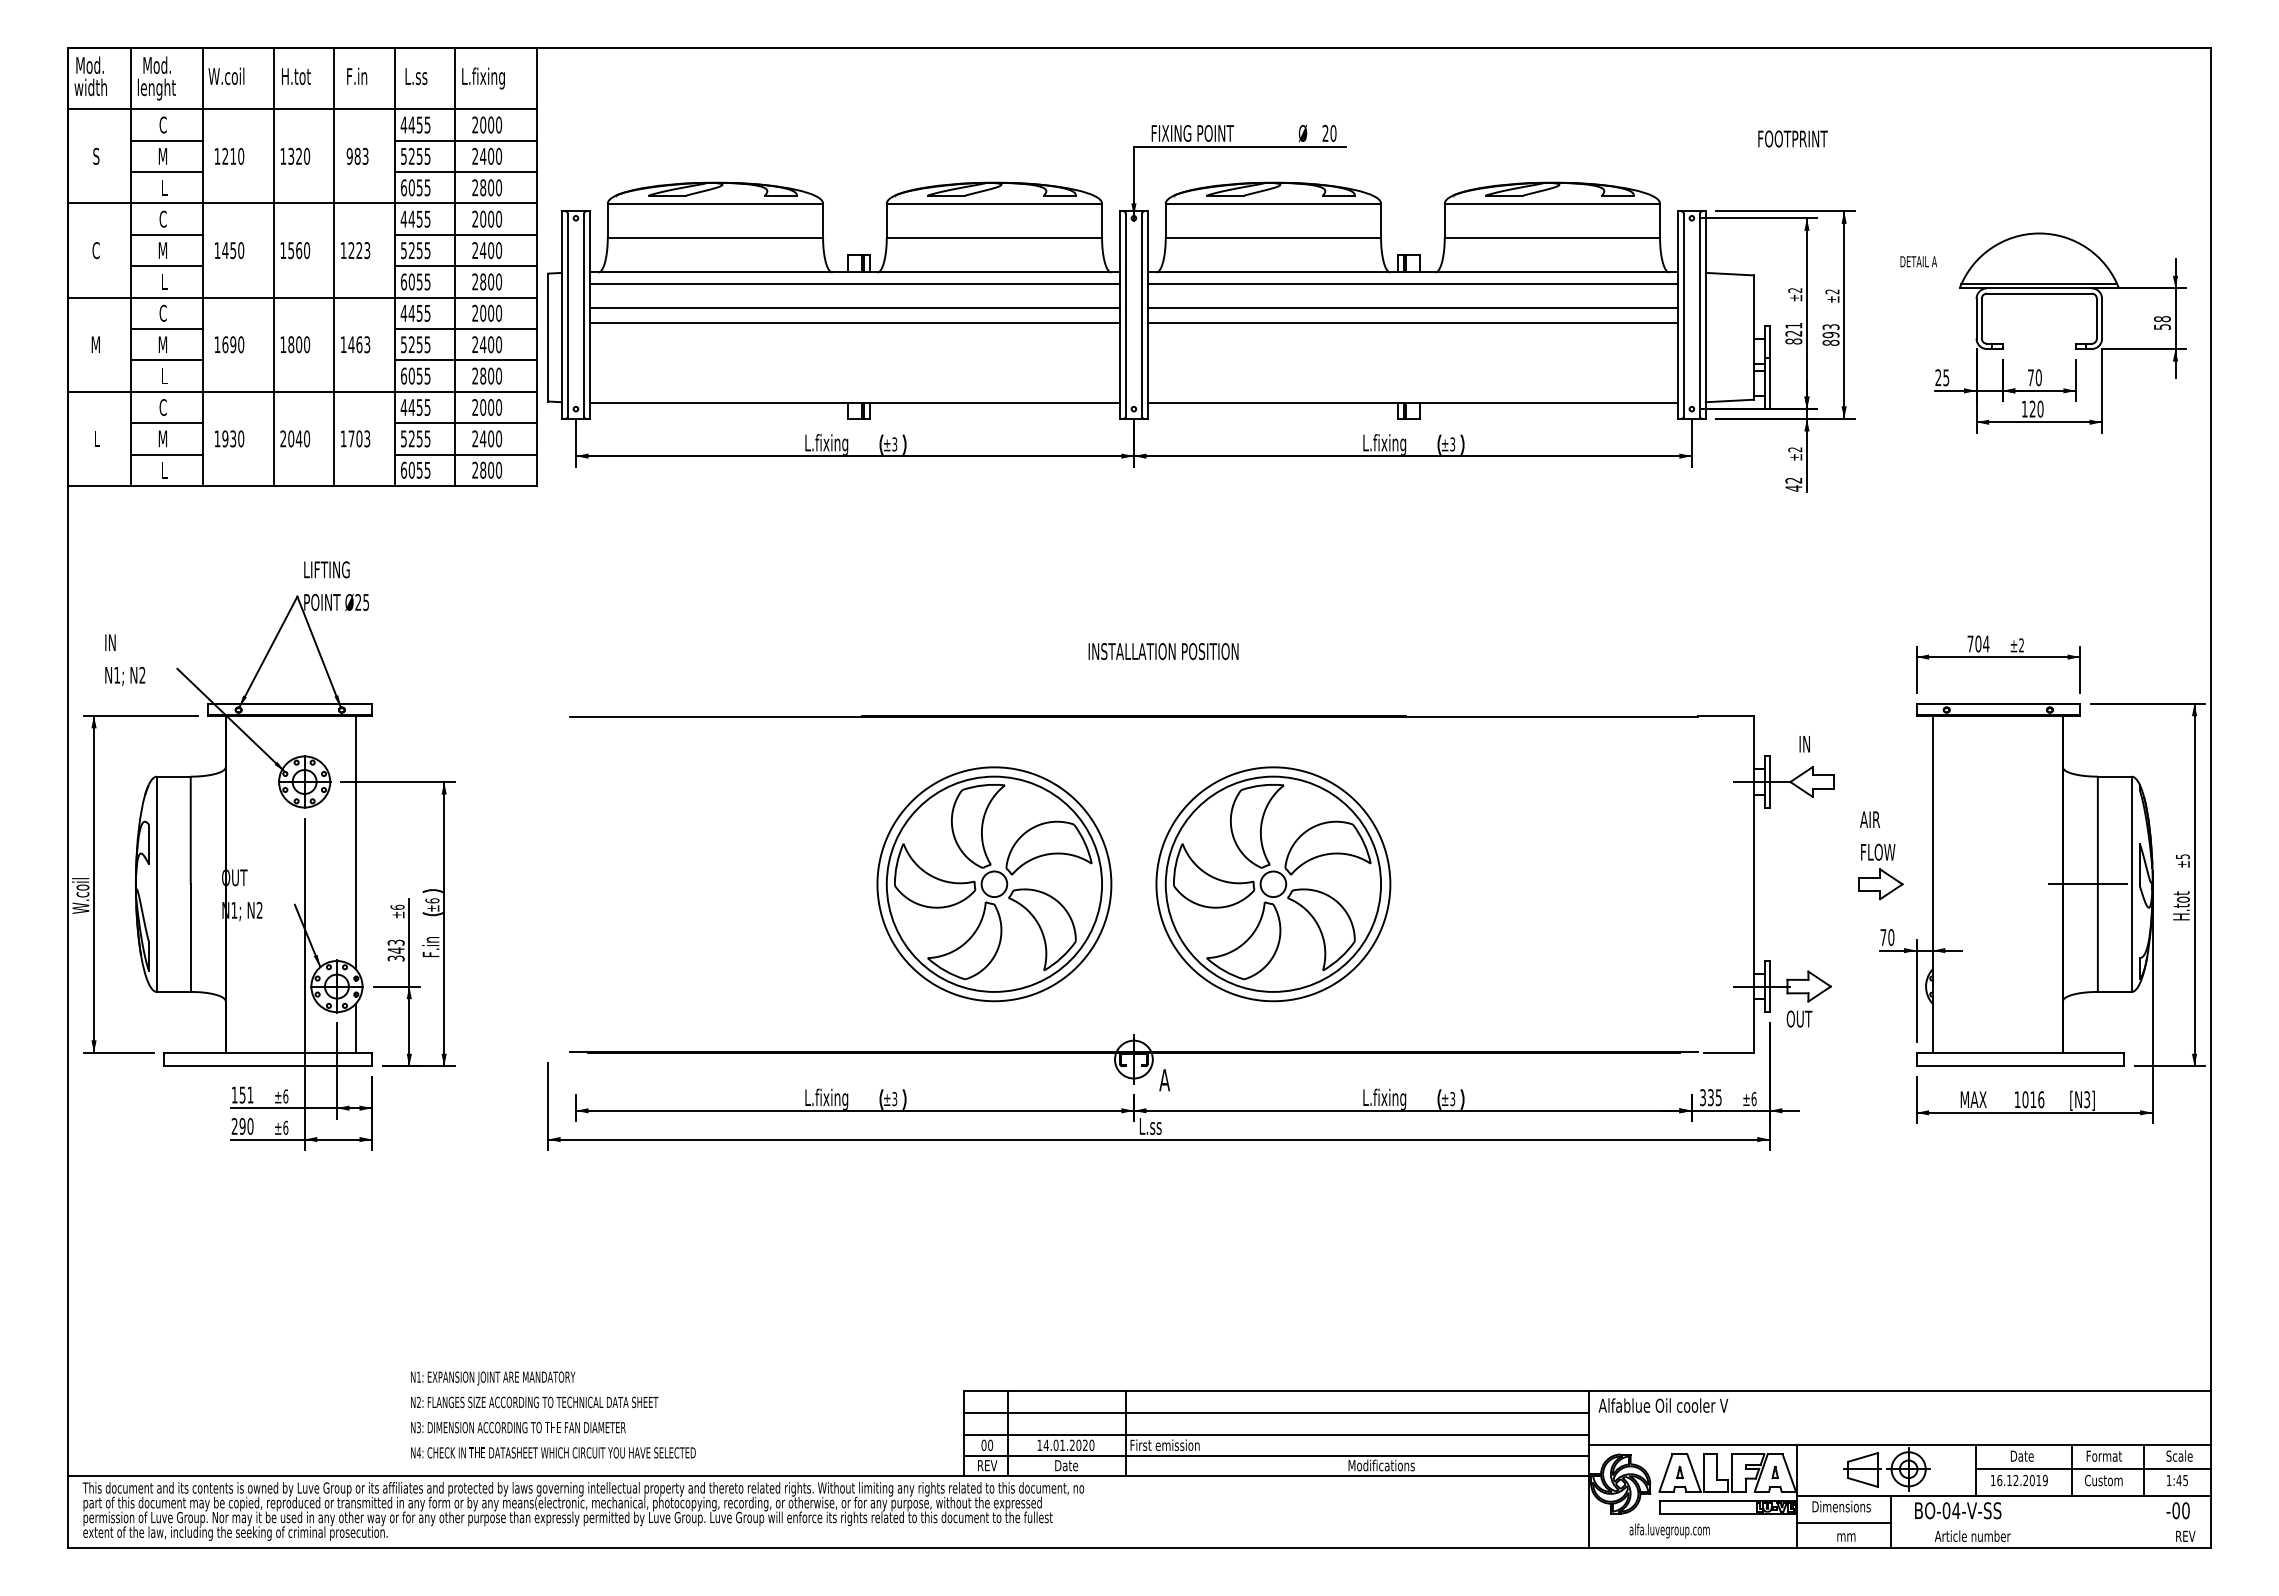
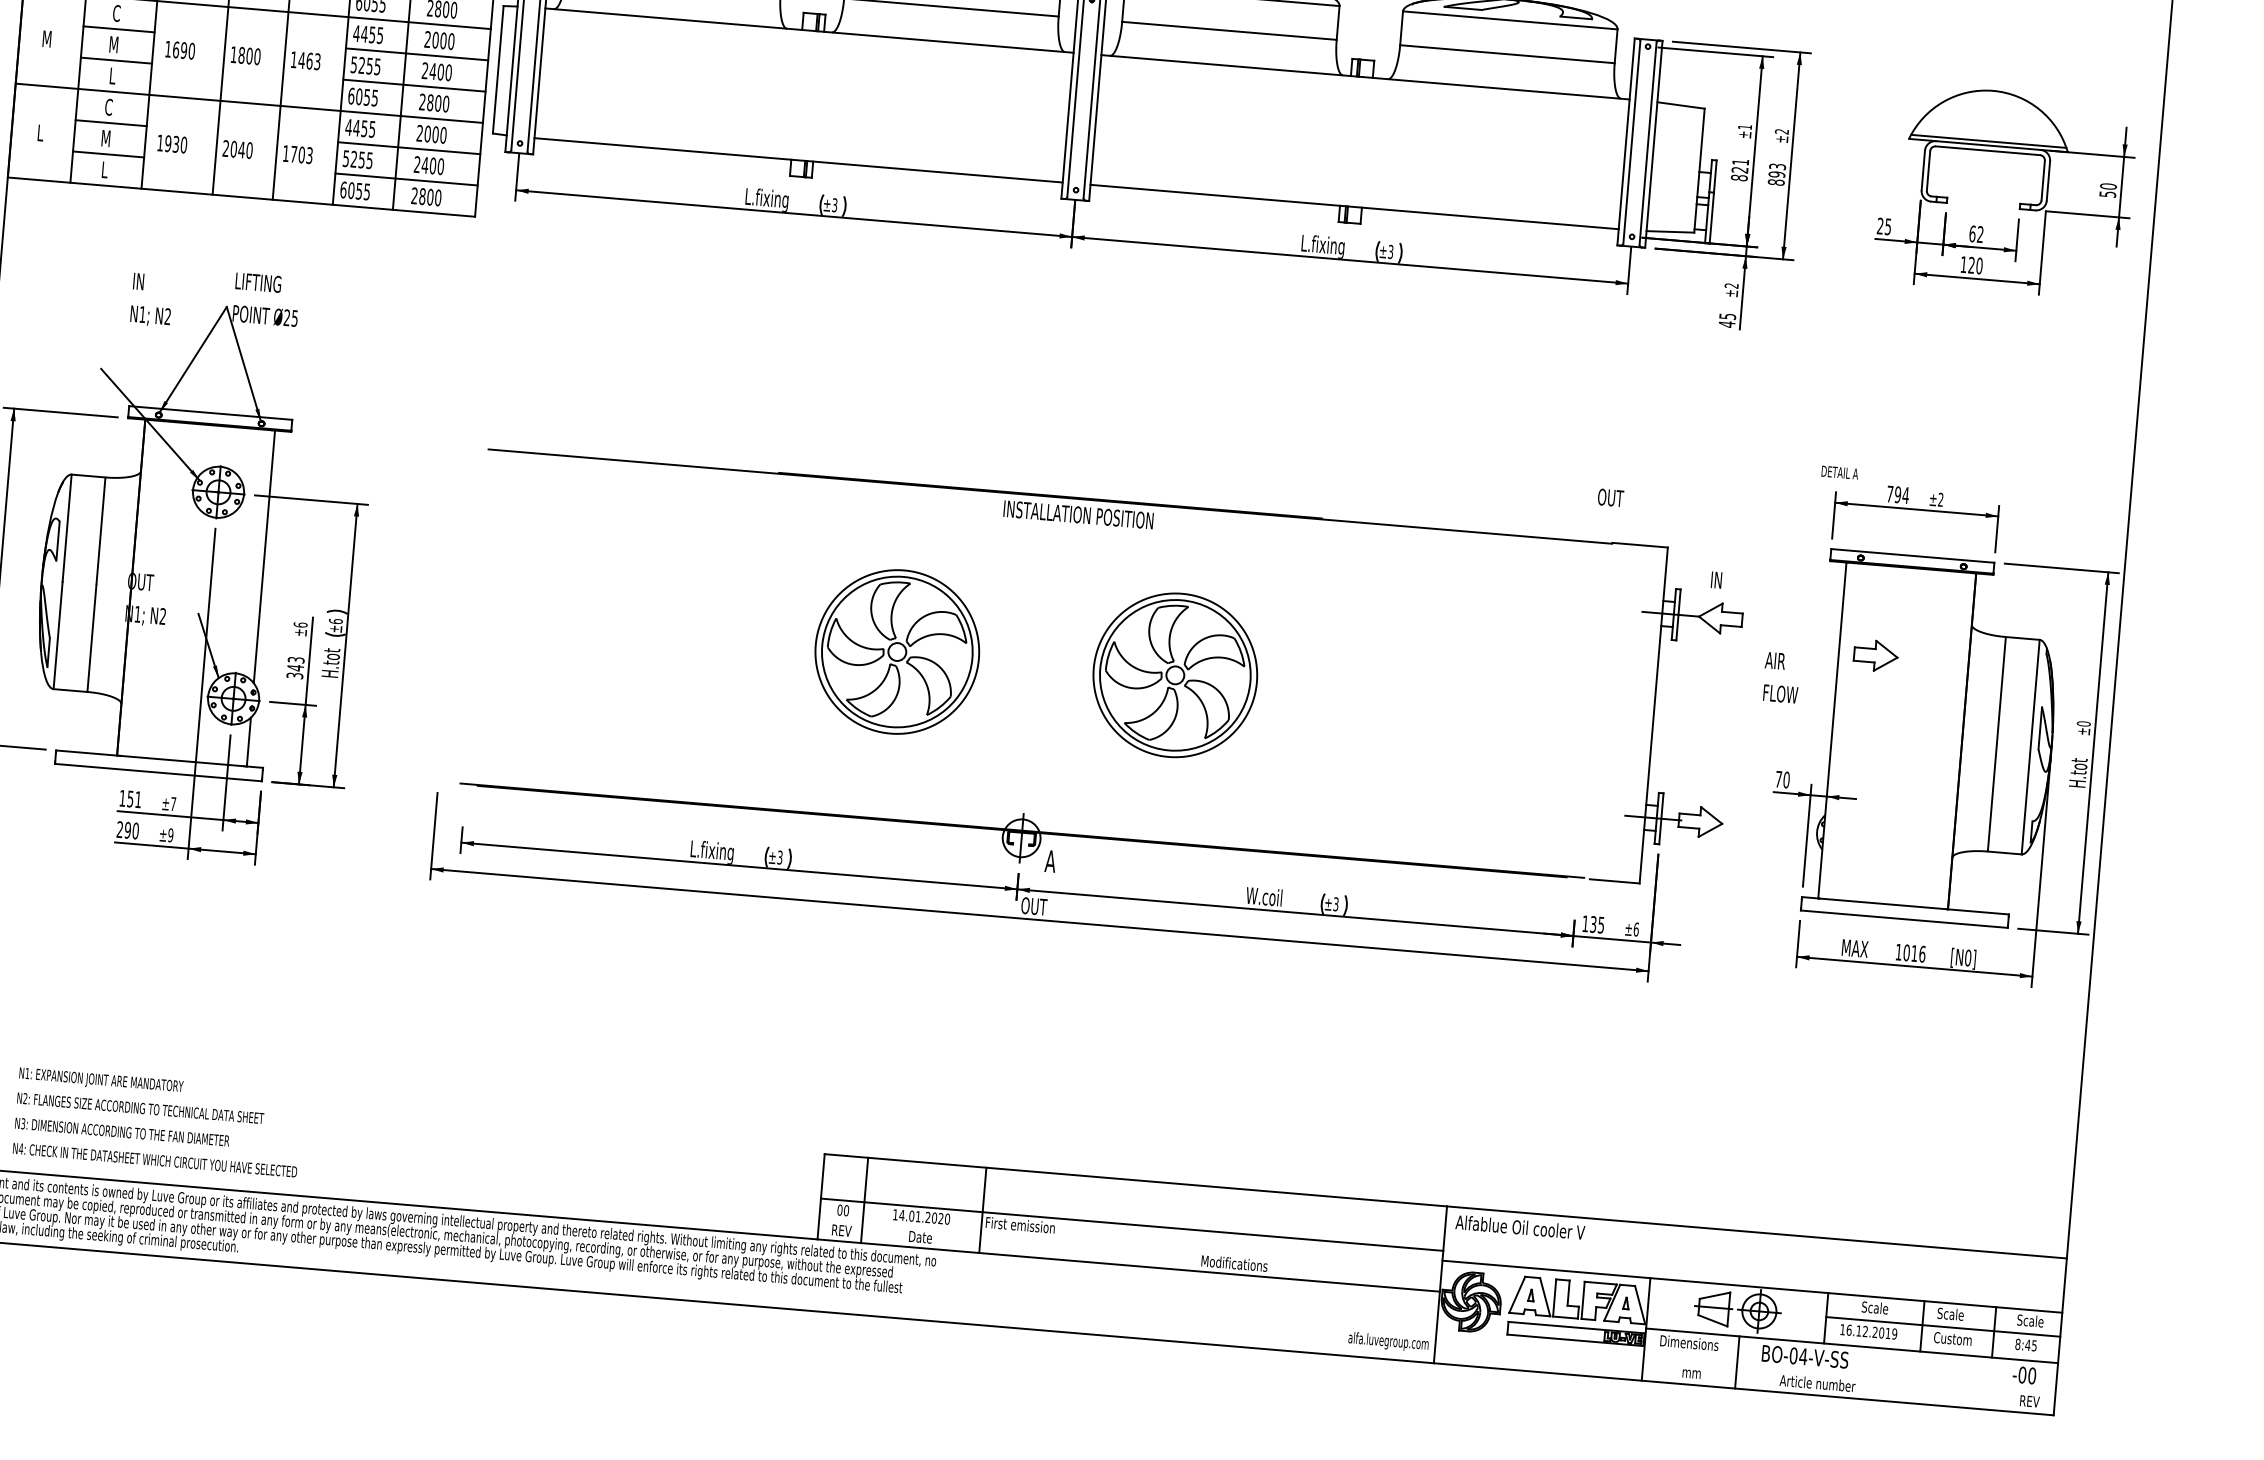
text: (1918, 261) -> (1839, 472), moved
line: (854, 284) -> (808, 42), removed
line: (1412, 284) -> (1364, 89), removed
text: (1795, 290) -> (1745, 127), ±2 -> ±1
line: (854, 307) -> (806, 65), removed
line: (1412, 307) -> (1362, 112), removed
text: (2162, 319) -> (2108, 186), 58 -> 50
line: (854, 323) -> (804, 81), removed
line: (1412, 323) -> (1360, 128), removed
text: (2034, 377) -> (1976, 233), 70 -> 62
text: (1793, 480) -> (1727, 316), 42 -> 45
text: (1978, 643) -> (1898, 494), 704 -> 794
text: (1163, 651) -> (1078, 514), moved
text: (125, 660) -> (152, 300), moved
text: (2182, 856) -> (2083, 723), ±5 -> ±0
part: (994, 884) -> (897, 652), size x0.7
part: (1273, 884) -> (1175, 675), size x0.7
part: (1880, 884) -> (1875, 656), moved
line: (2087, 884) -> (1986, 743), removed
text: (430, 941) -> (330, 661), F.in -> H.tot
text: (1799, 1018) -> (1610, 497), moved
text: (285, 1096) -> (173, 804), ±6 -> ±7
text: (1702, 1097) -> (1585, 923), 335 -> 135
text: (1384, 1098) -> (1268, 898), L.fixing -> W.coil
text: (2087, 1099) -> (1968, 957), [N3] -> [N0]
text: (1151, 1126) -> (1033, 906), L.ss -> OUT
text: (285, 1127) -> (170, 834), ±6 -> ±9
line: (1276, 1413) -> (1134, 1202), removed
text: (553, 1414) -> (158, 1121), moved
line: (1276, 1455) -> (1130, 1244), removed
text: (2023, 1455) -> (1874, 1307), Date -> Scale
text: (2104, 1455) -> (1955, 1314), Format -> Scale
text: (2168, 1480) -> (2017, 1344), 1:45 -> 8:45
line: (1843, 1522) -> (1690, 1358), removed
text: (1669, 1530) -> (1388, 1341), moved

